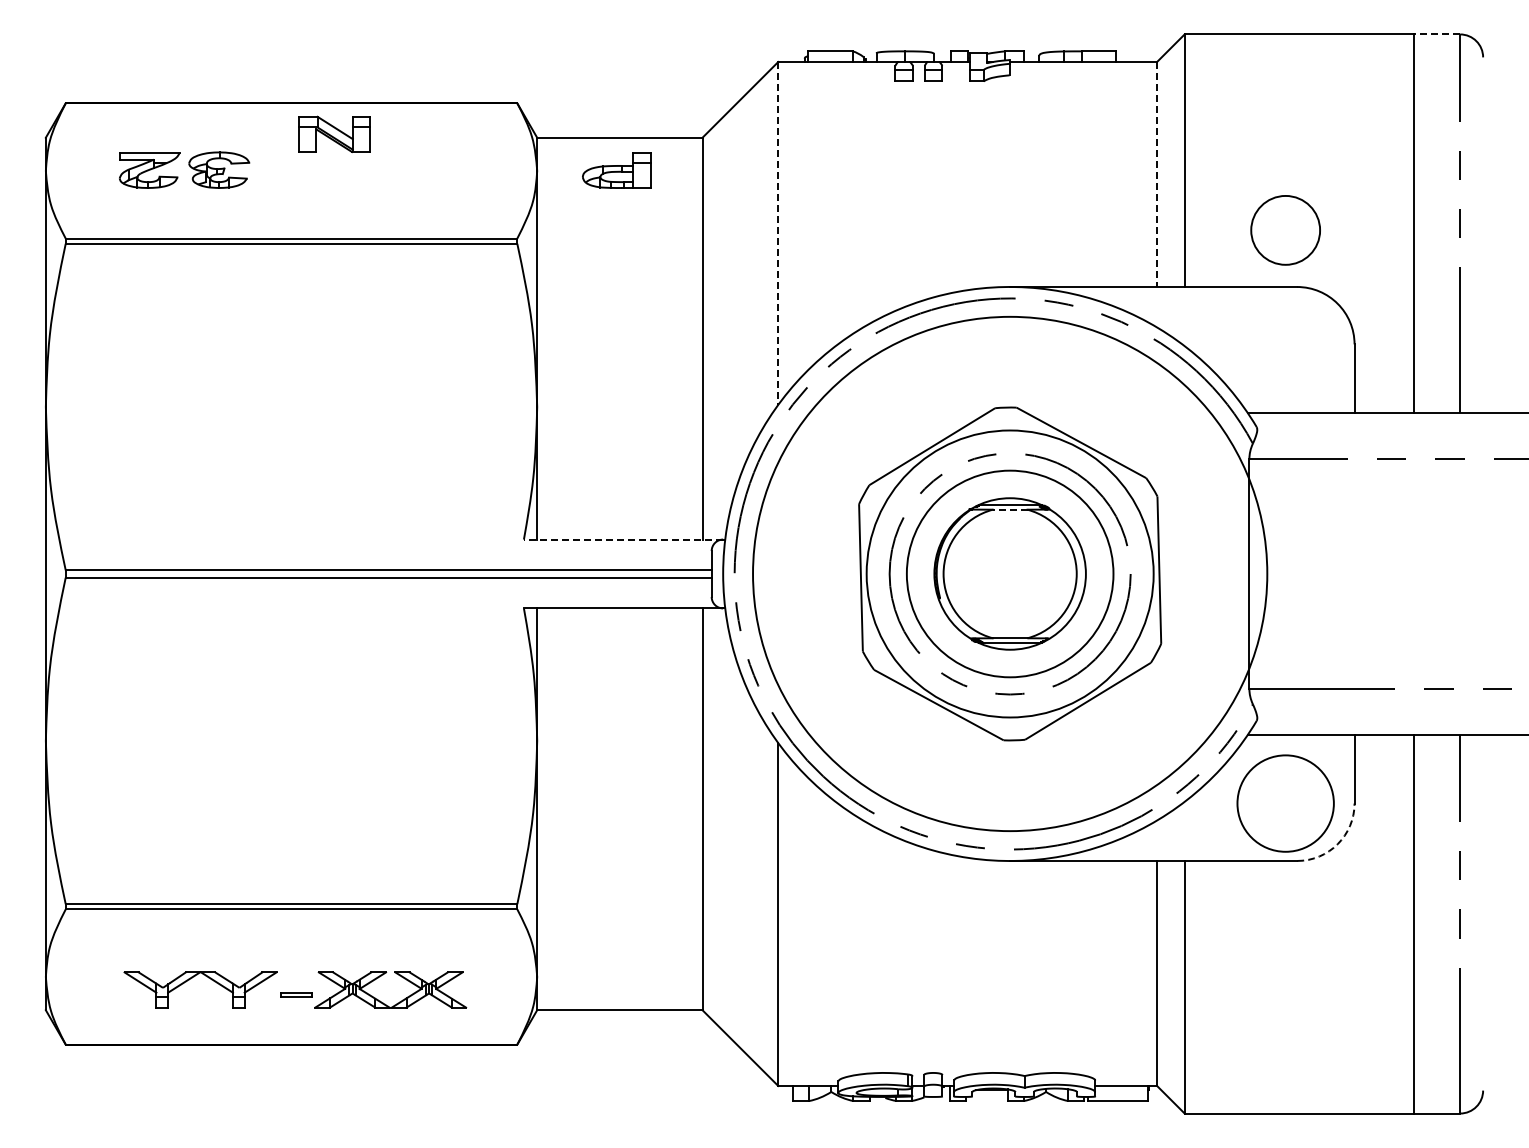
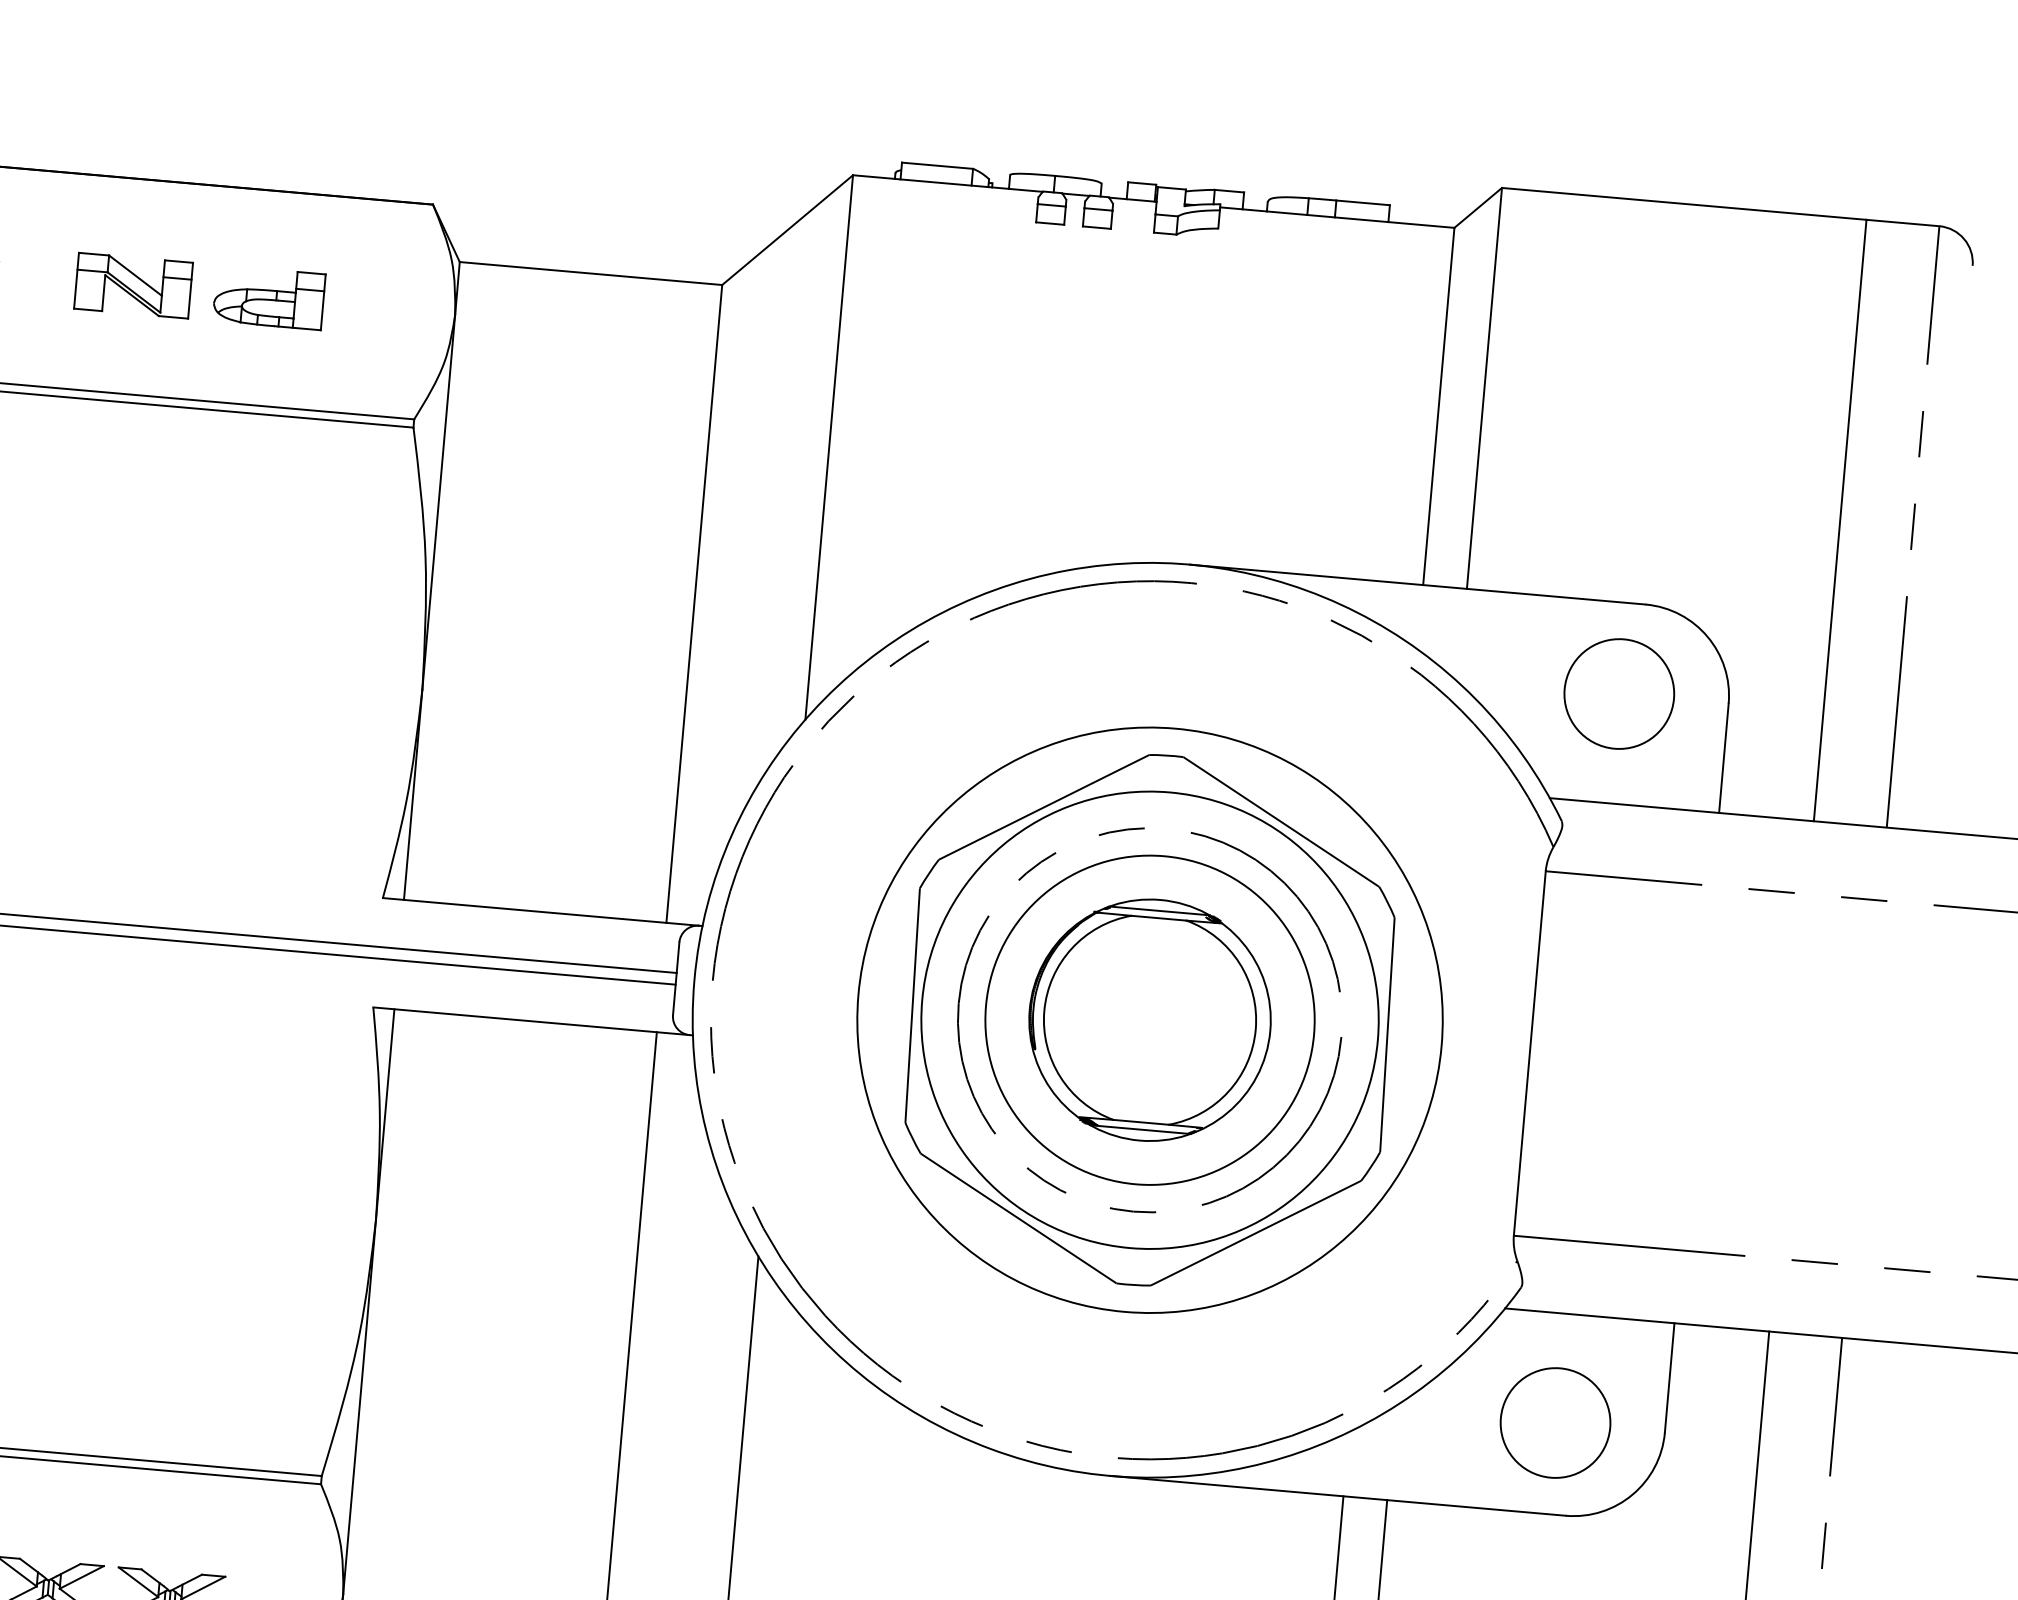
line: (1437, 34) -> (1903, 223), dashed -> solid
part: (334, 133) -> (133, 284), moved
part: (616, 170) -> (268, 297), moved
line: (1157, 174) -> (1439, 406), dashed -> solid
circle: (1285, 230) -> (1619, 694), moved
line: (778, 233) -> (829, 447), dashed -> solid
line: (1009, 509) -> (1157, 917), dashed -> solid
line: (623, 539) -> (540, 911), dashed -> solid
circle: (1009, 573) -> (1149, 1019), size x0.71
circle: (1285, 803) -> (1555, 1422), size x0.71
arc: (1337, 844) -> (1632, 1495), dashed -> solid

